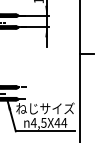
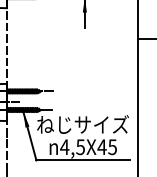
text: (64, 122) -> (112, 146), 4,5X44 -> 4,5X45

